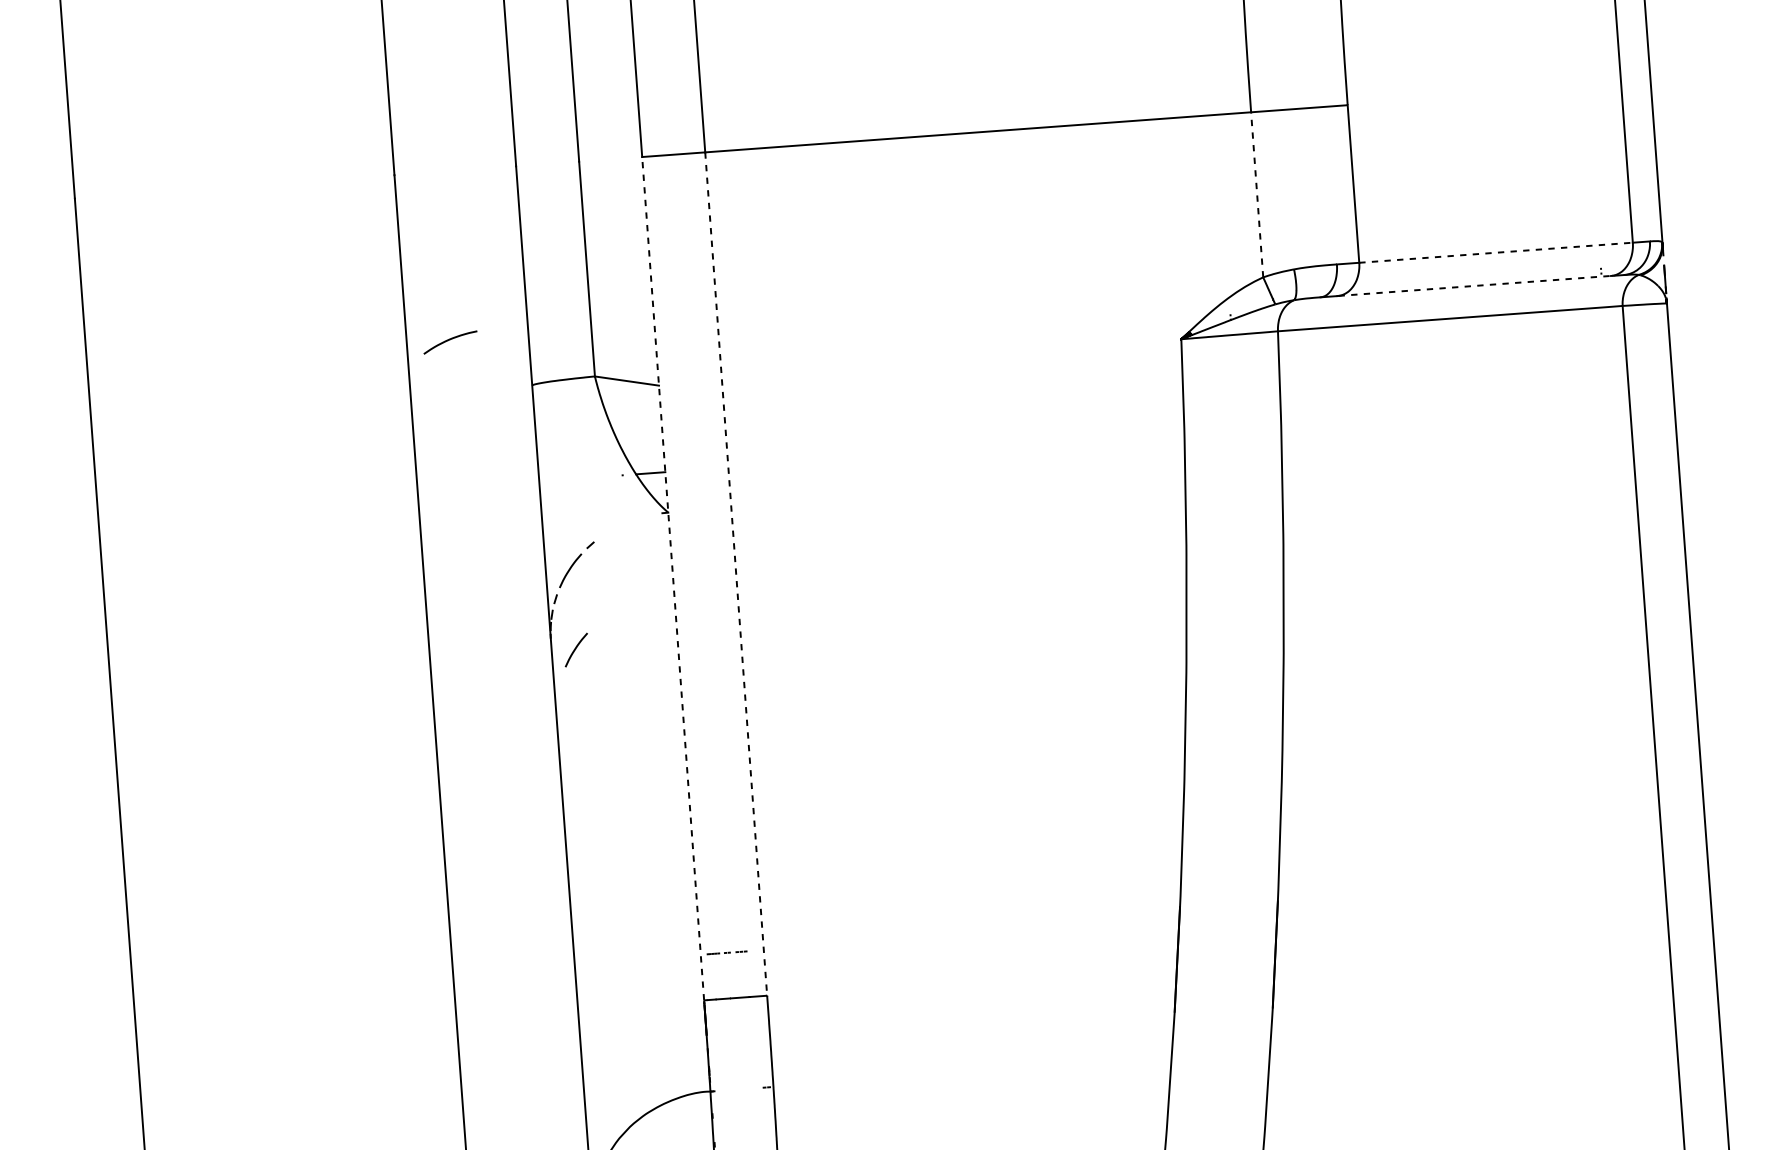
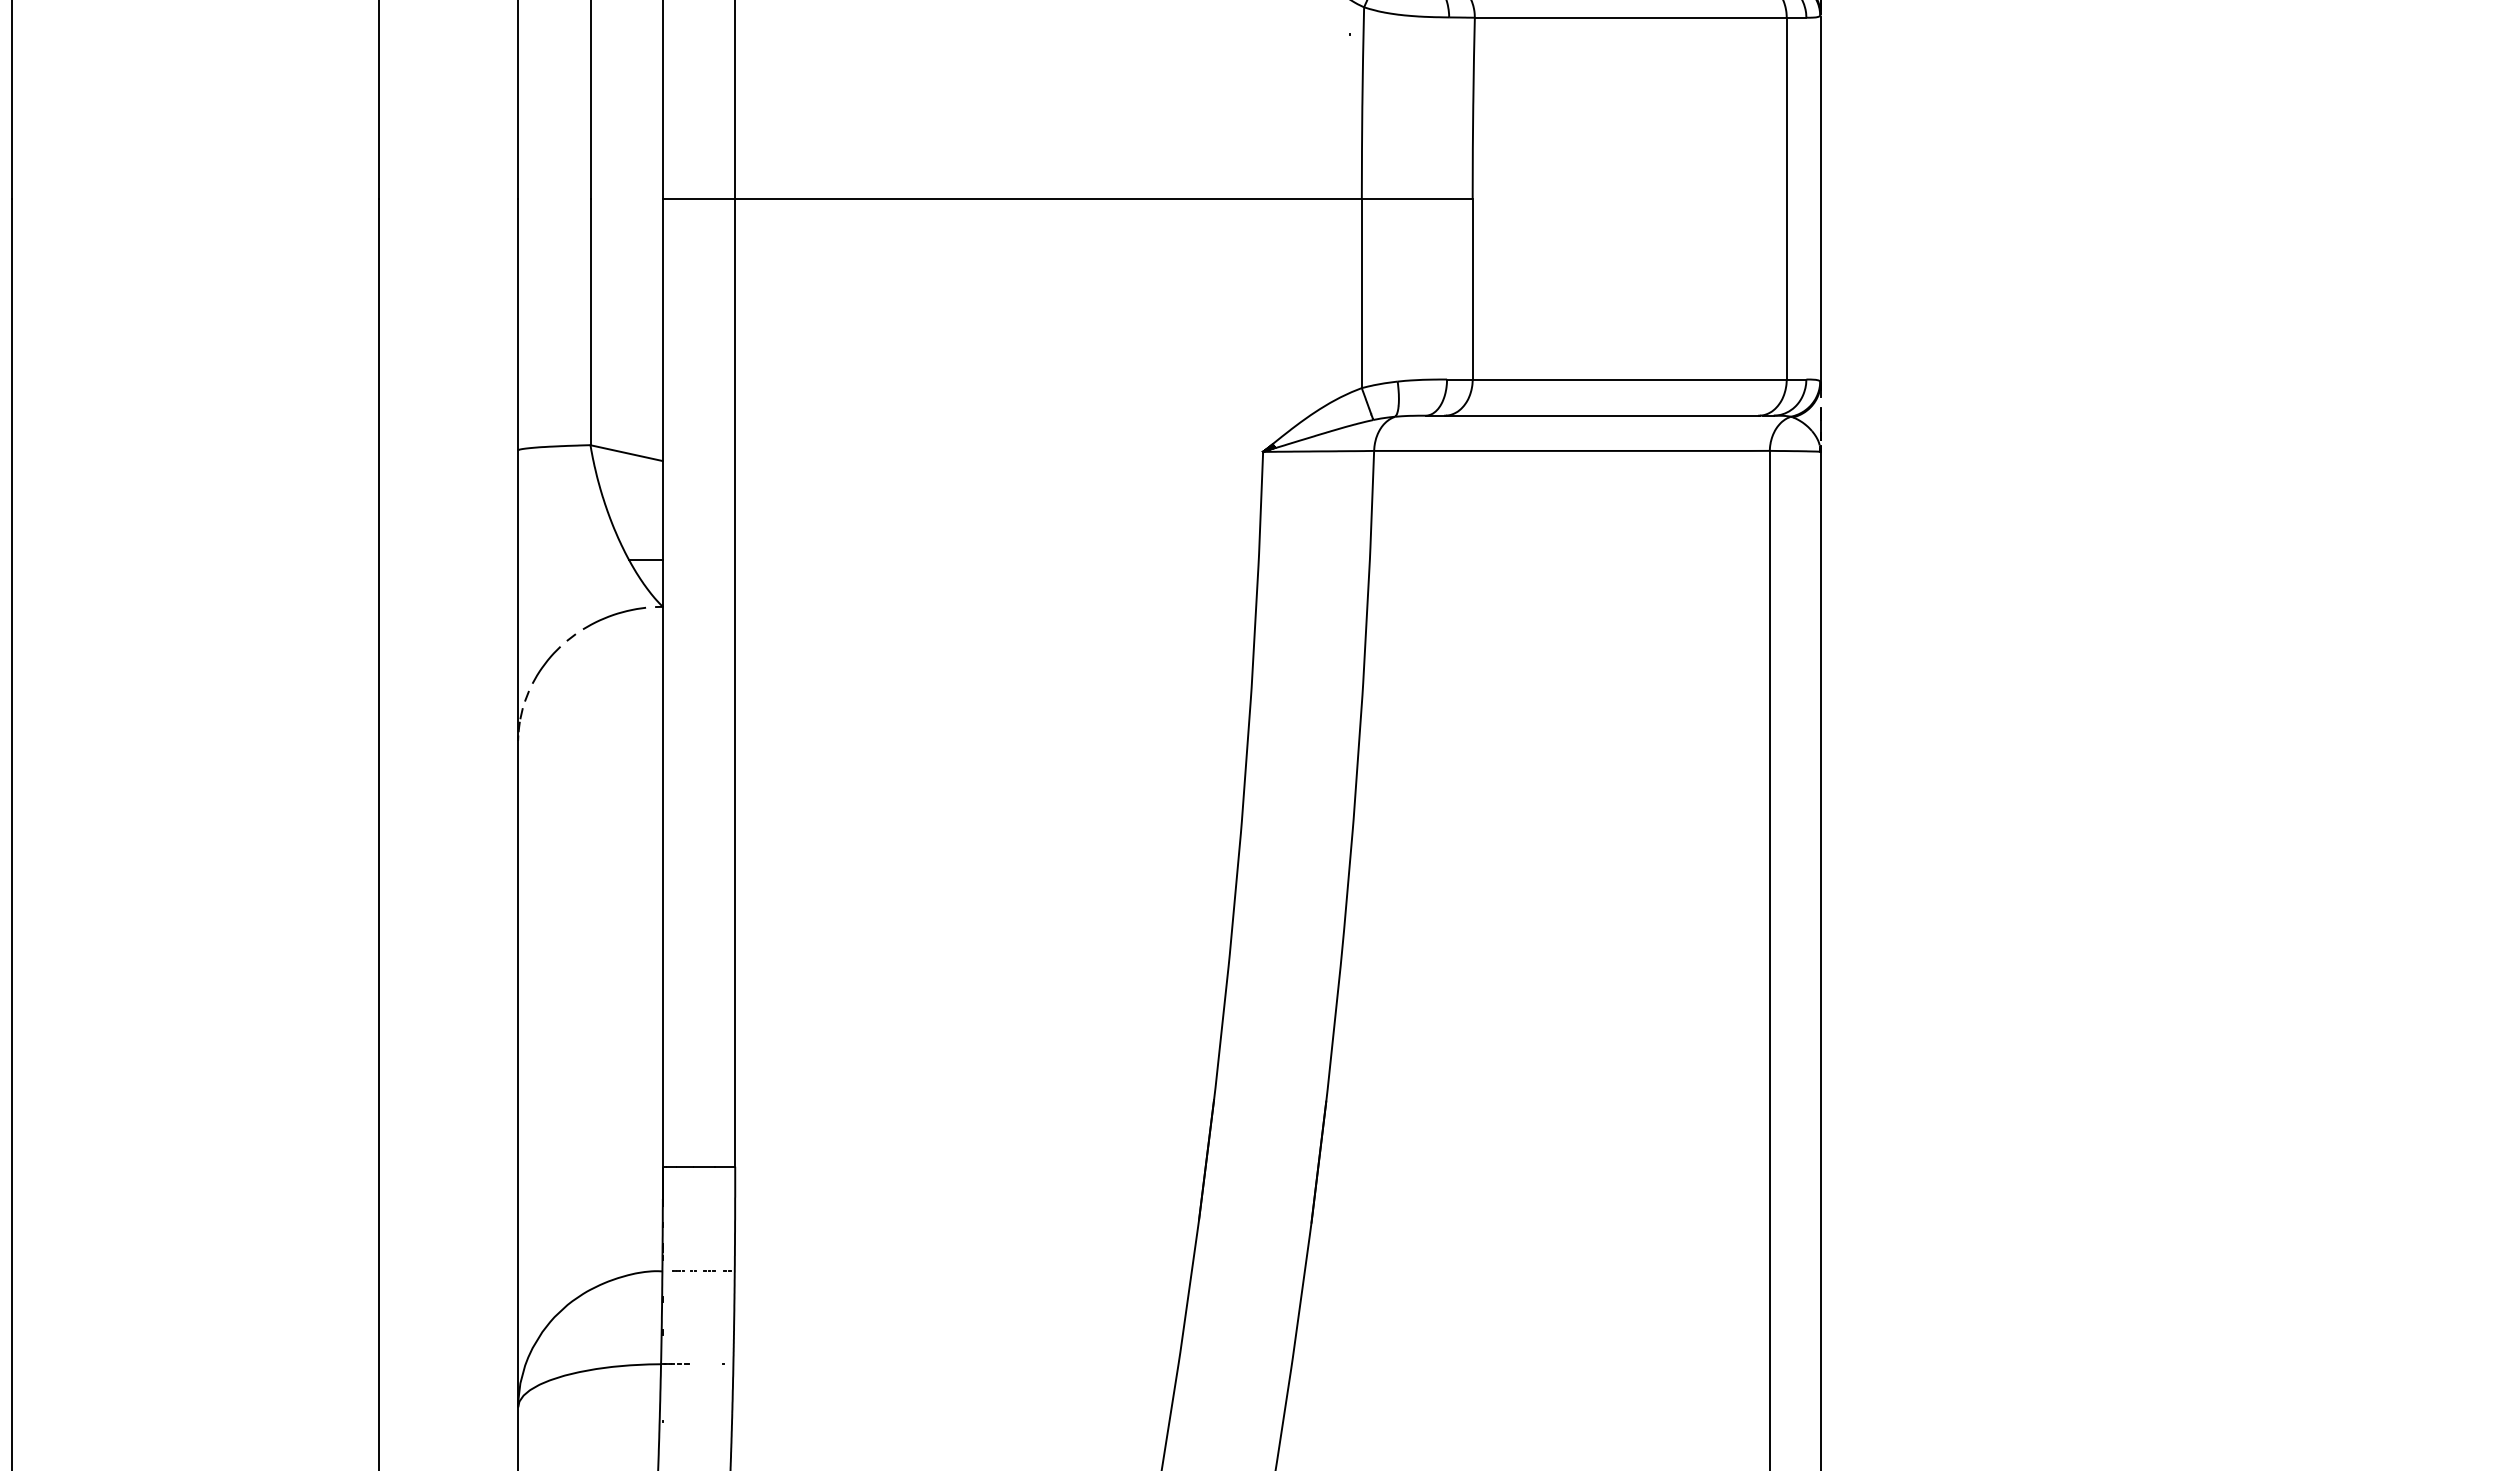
line: (1256, 194) -> (1361, 293), dashed -> solid
line: (1496, 252) -> (1630, 379), dashed -> solid
line: (1475, 285) -> (1603, 415), dashed -> solid
curve: (448, 341) -> (612, 616), moved
line: (736, 574) -> (735, 683), dashed -> solid
line: (672, 578) -> (662, 682), dashed -> solid
curve: (576, 648) -> (546, 754), removed
line: (726, 952) -> (692, 1270), moved

